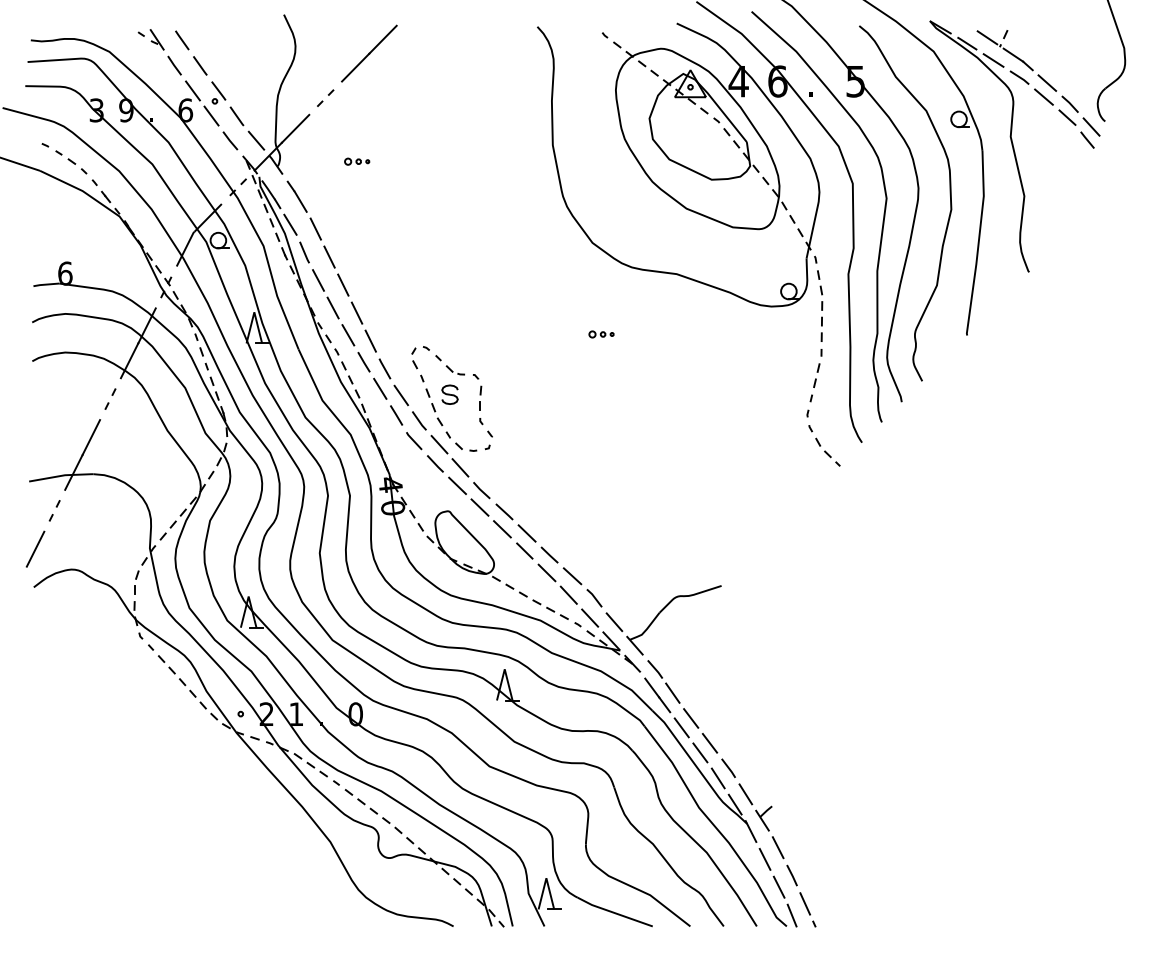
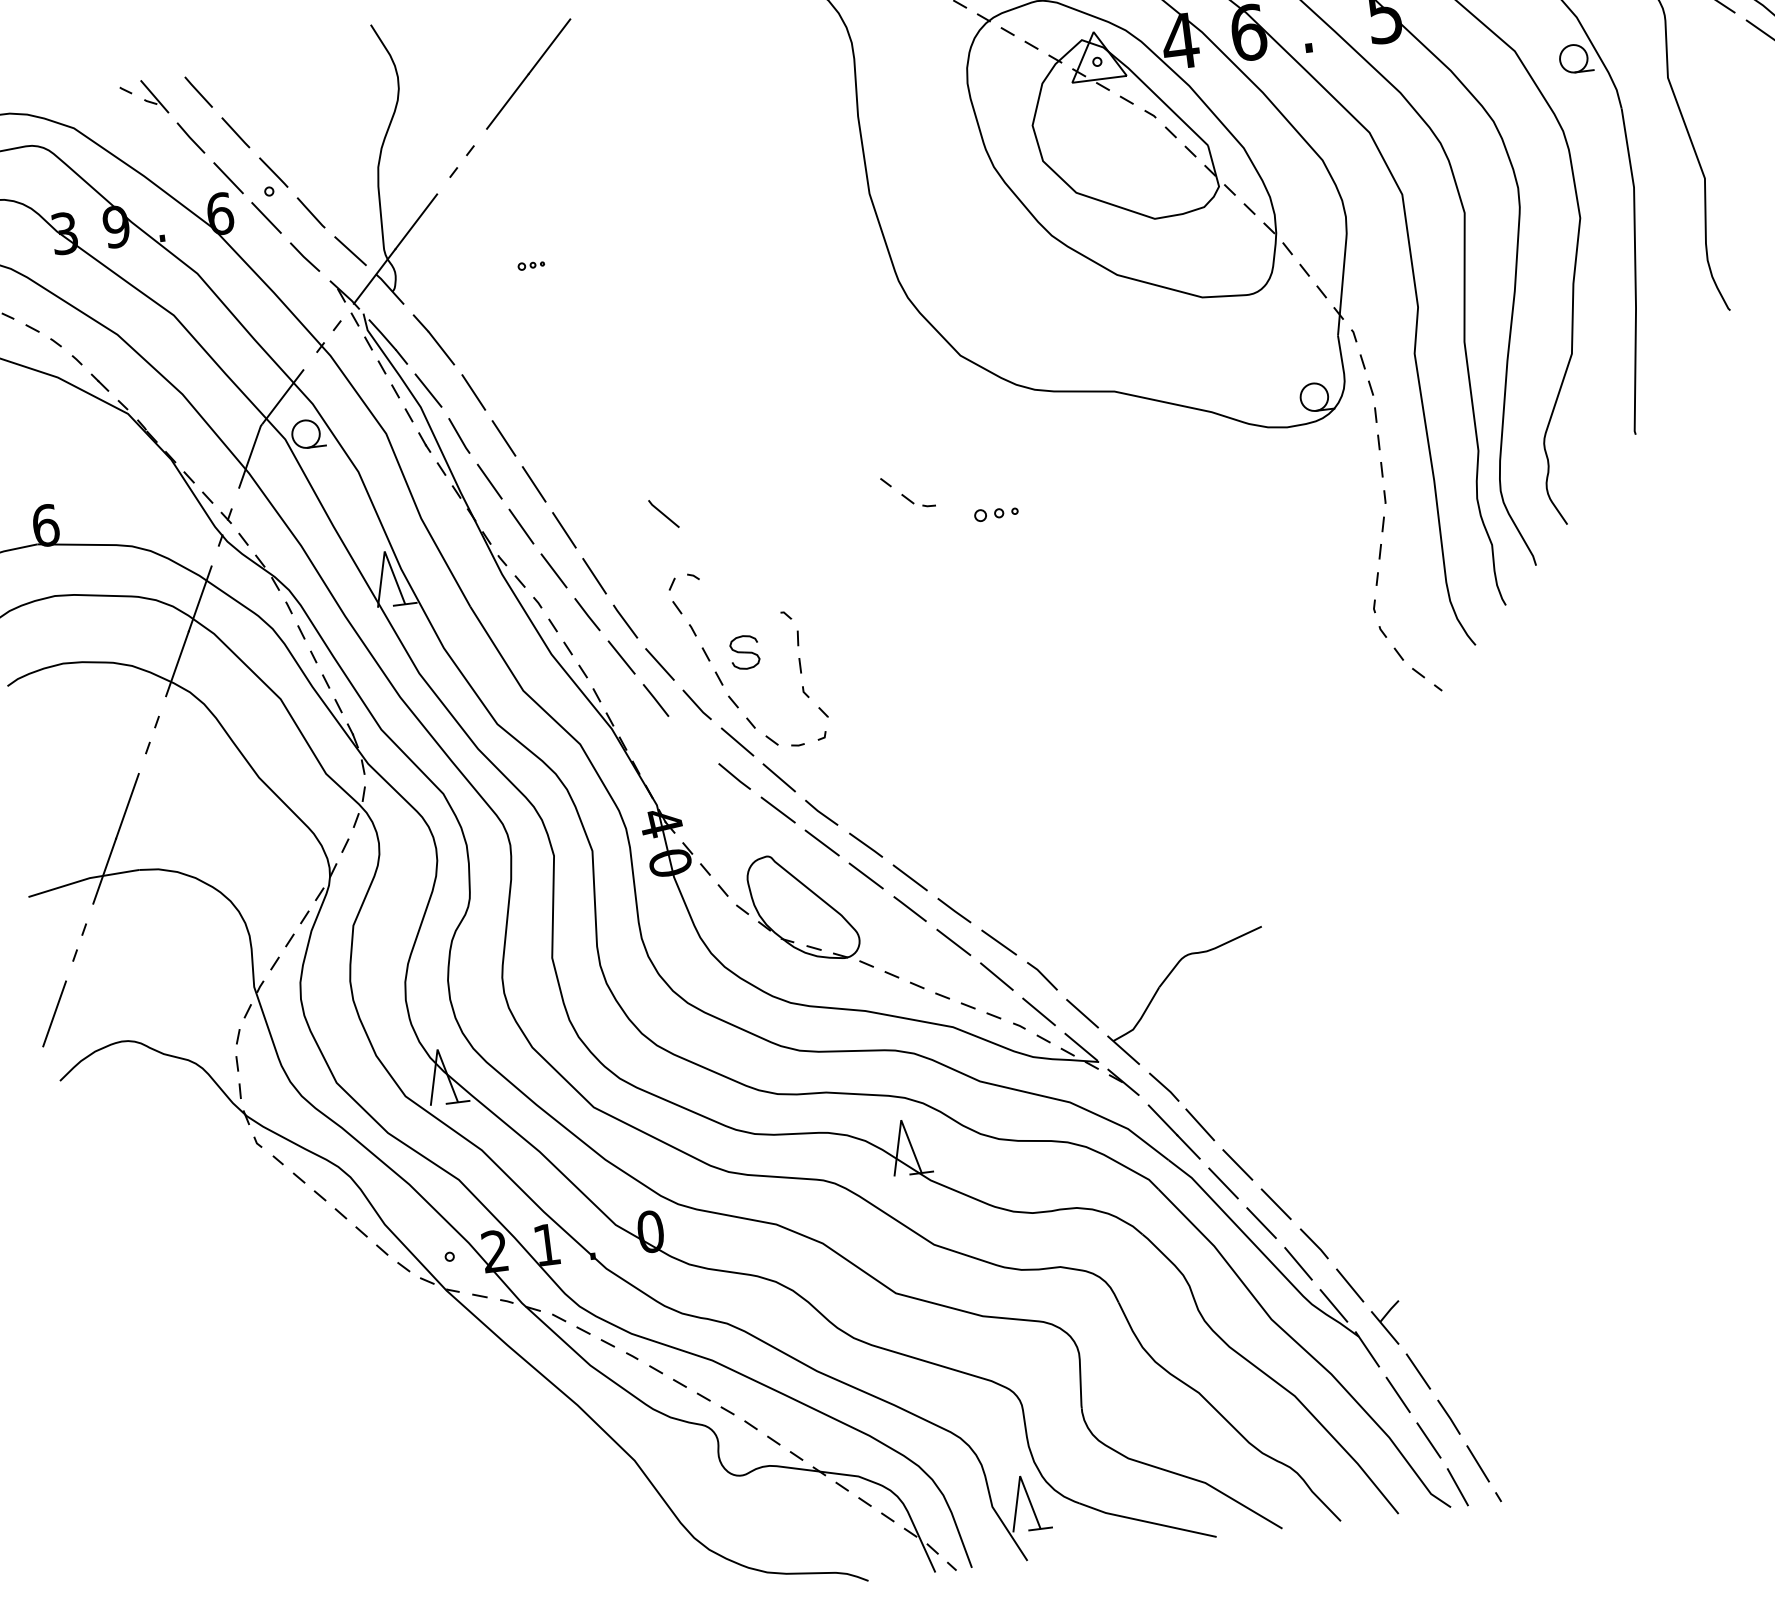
part: (357, 161) -> (531, 265), size x0.6
part: (449, 365) -> (906, 493), moved
line: (414, 441) -> (664, 514), moved

